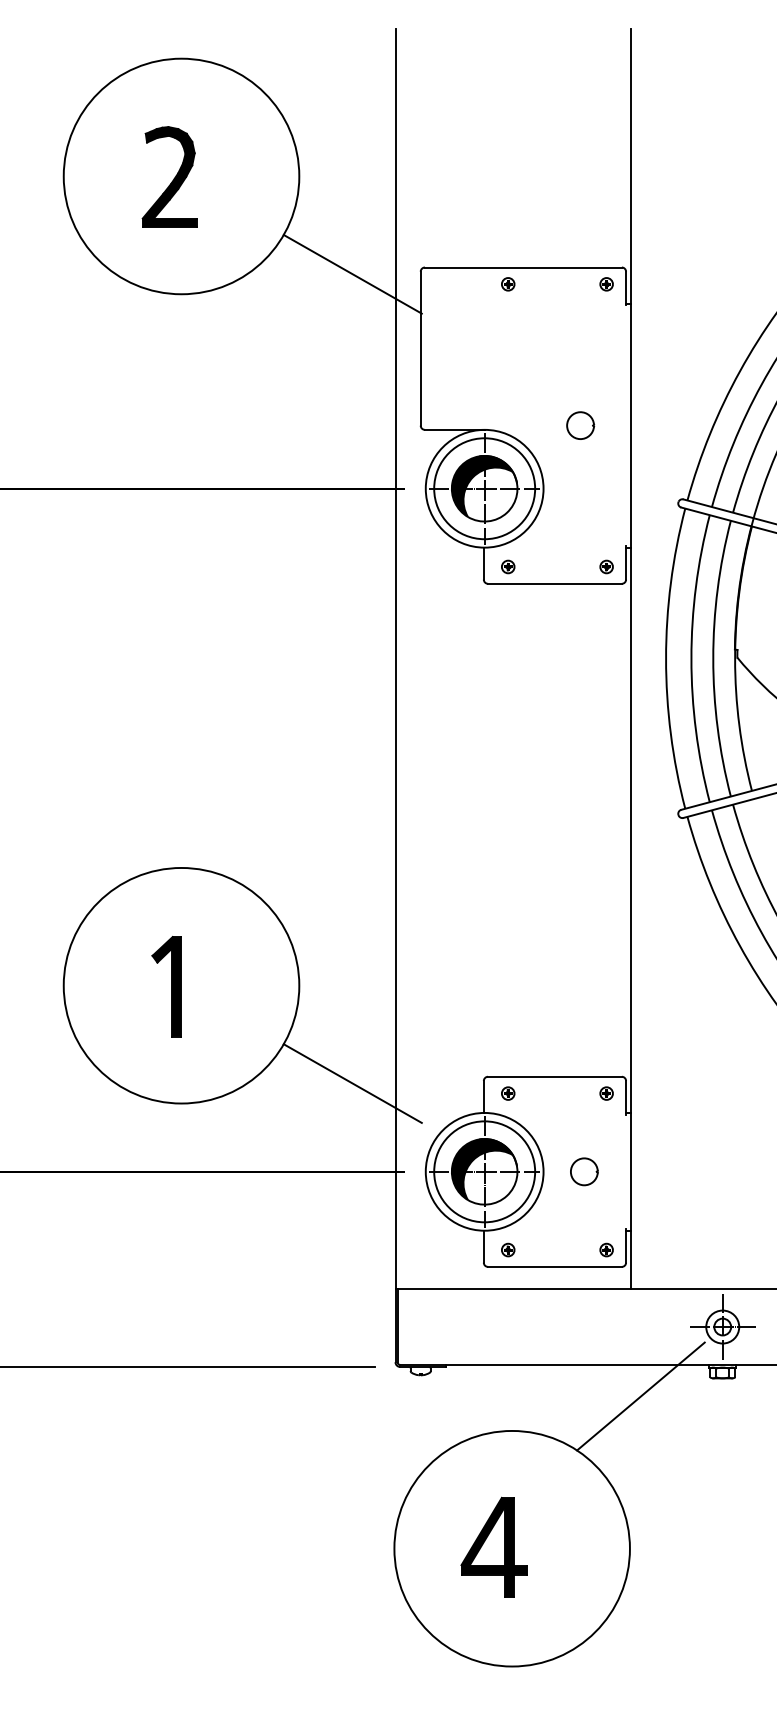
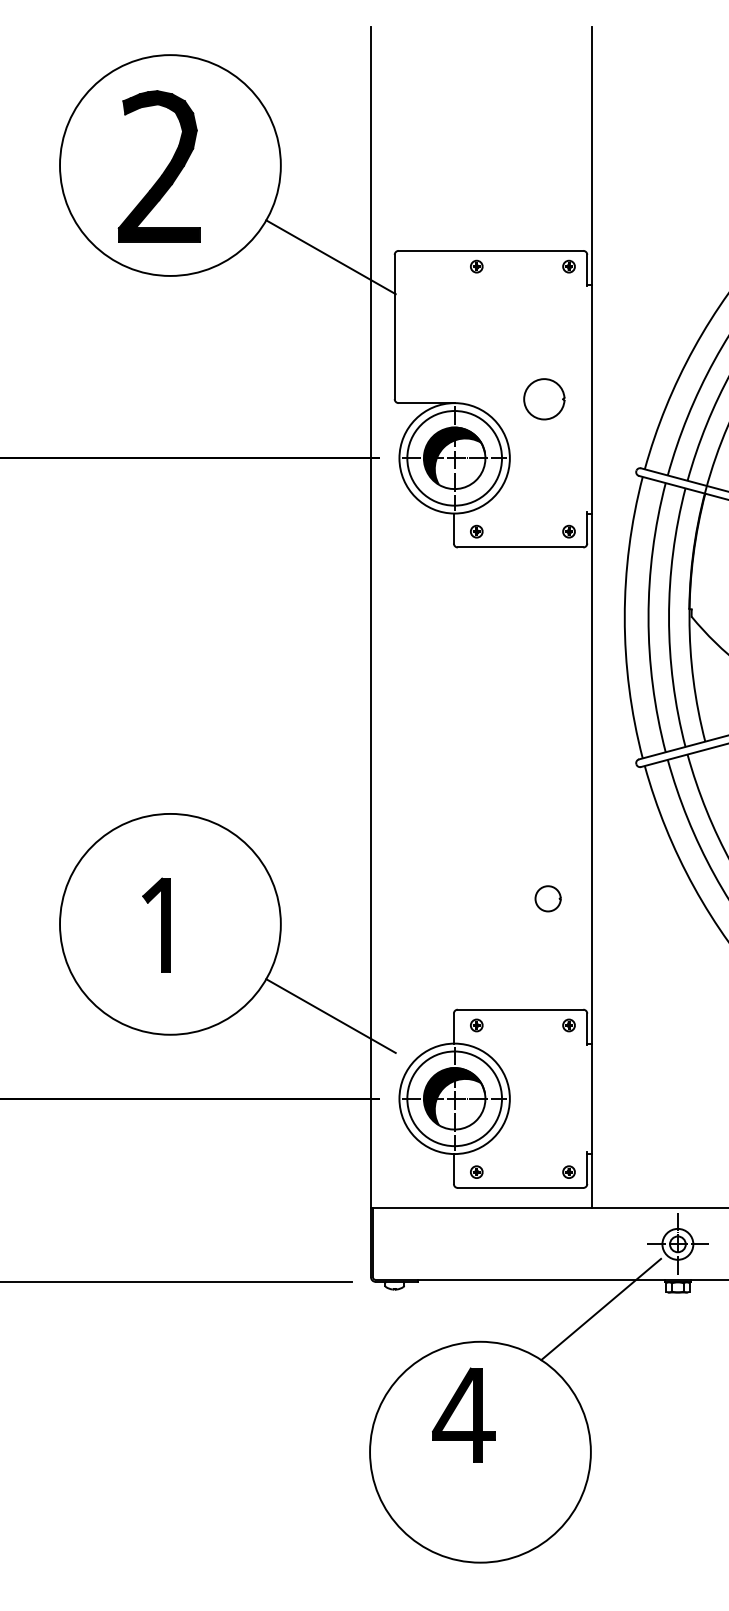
part: (169, 176) -> (159, 165), size x1.6
part: (580, 424) -> (544, 398), size x1.6
part: (583, 1171) -> (547, 898), moved
part: (494, 1546) -> (463, 1414), moved

